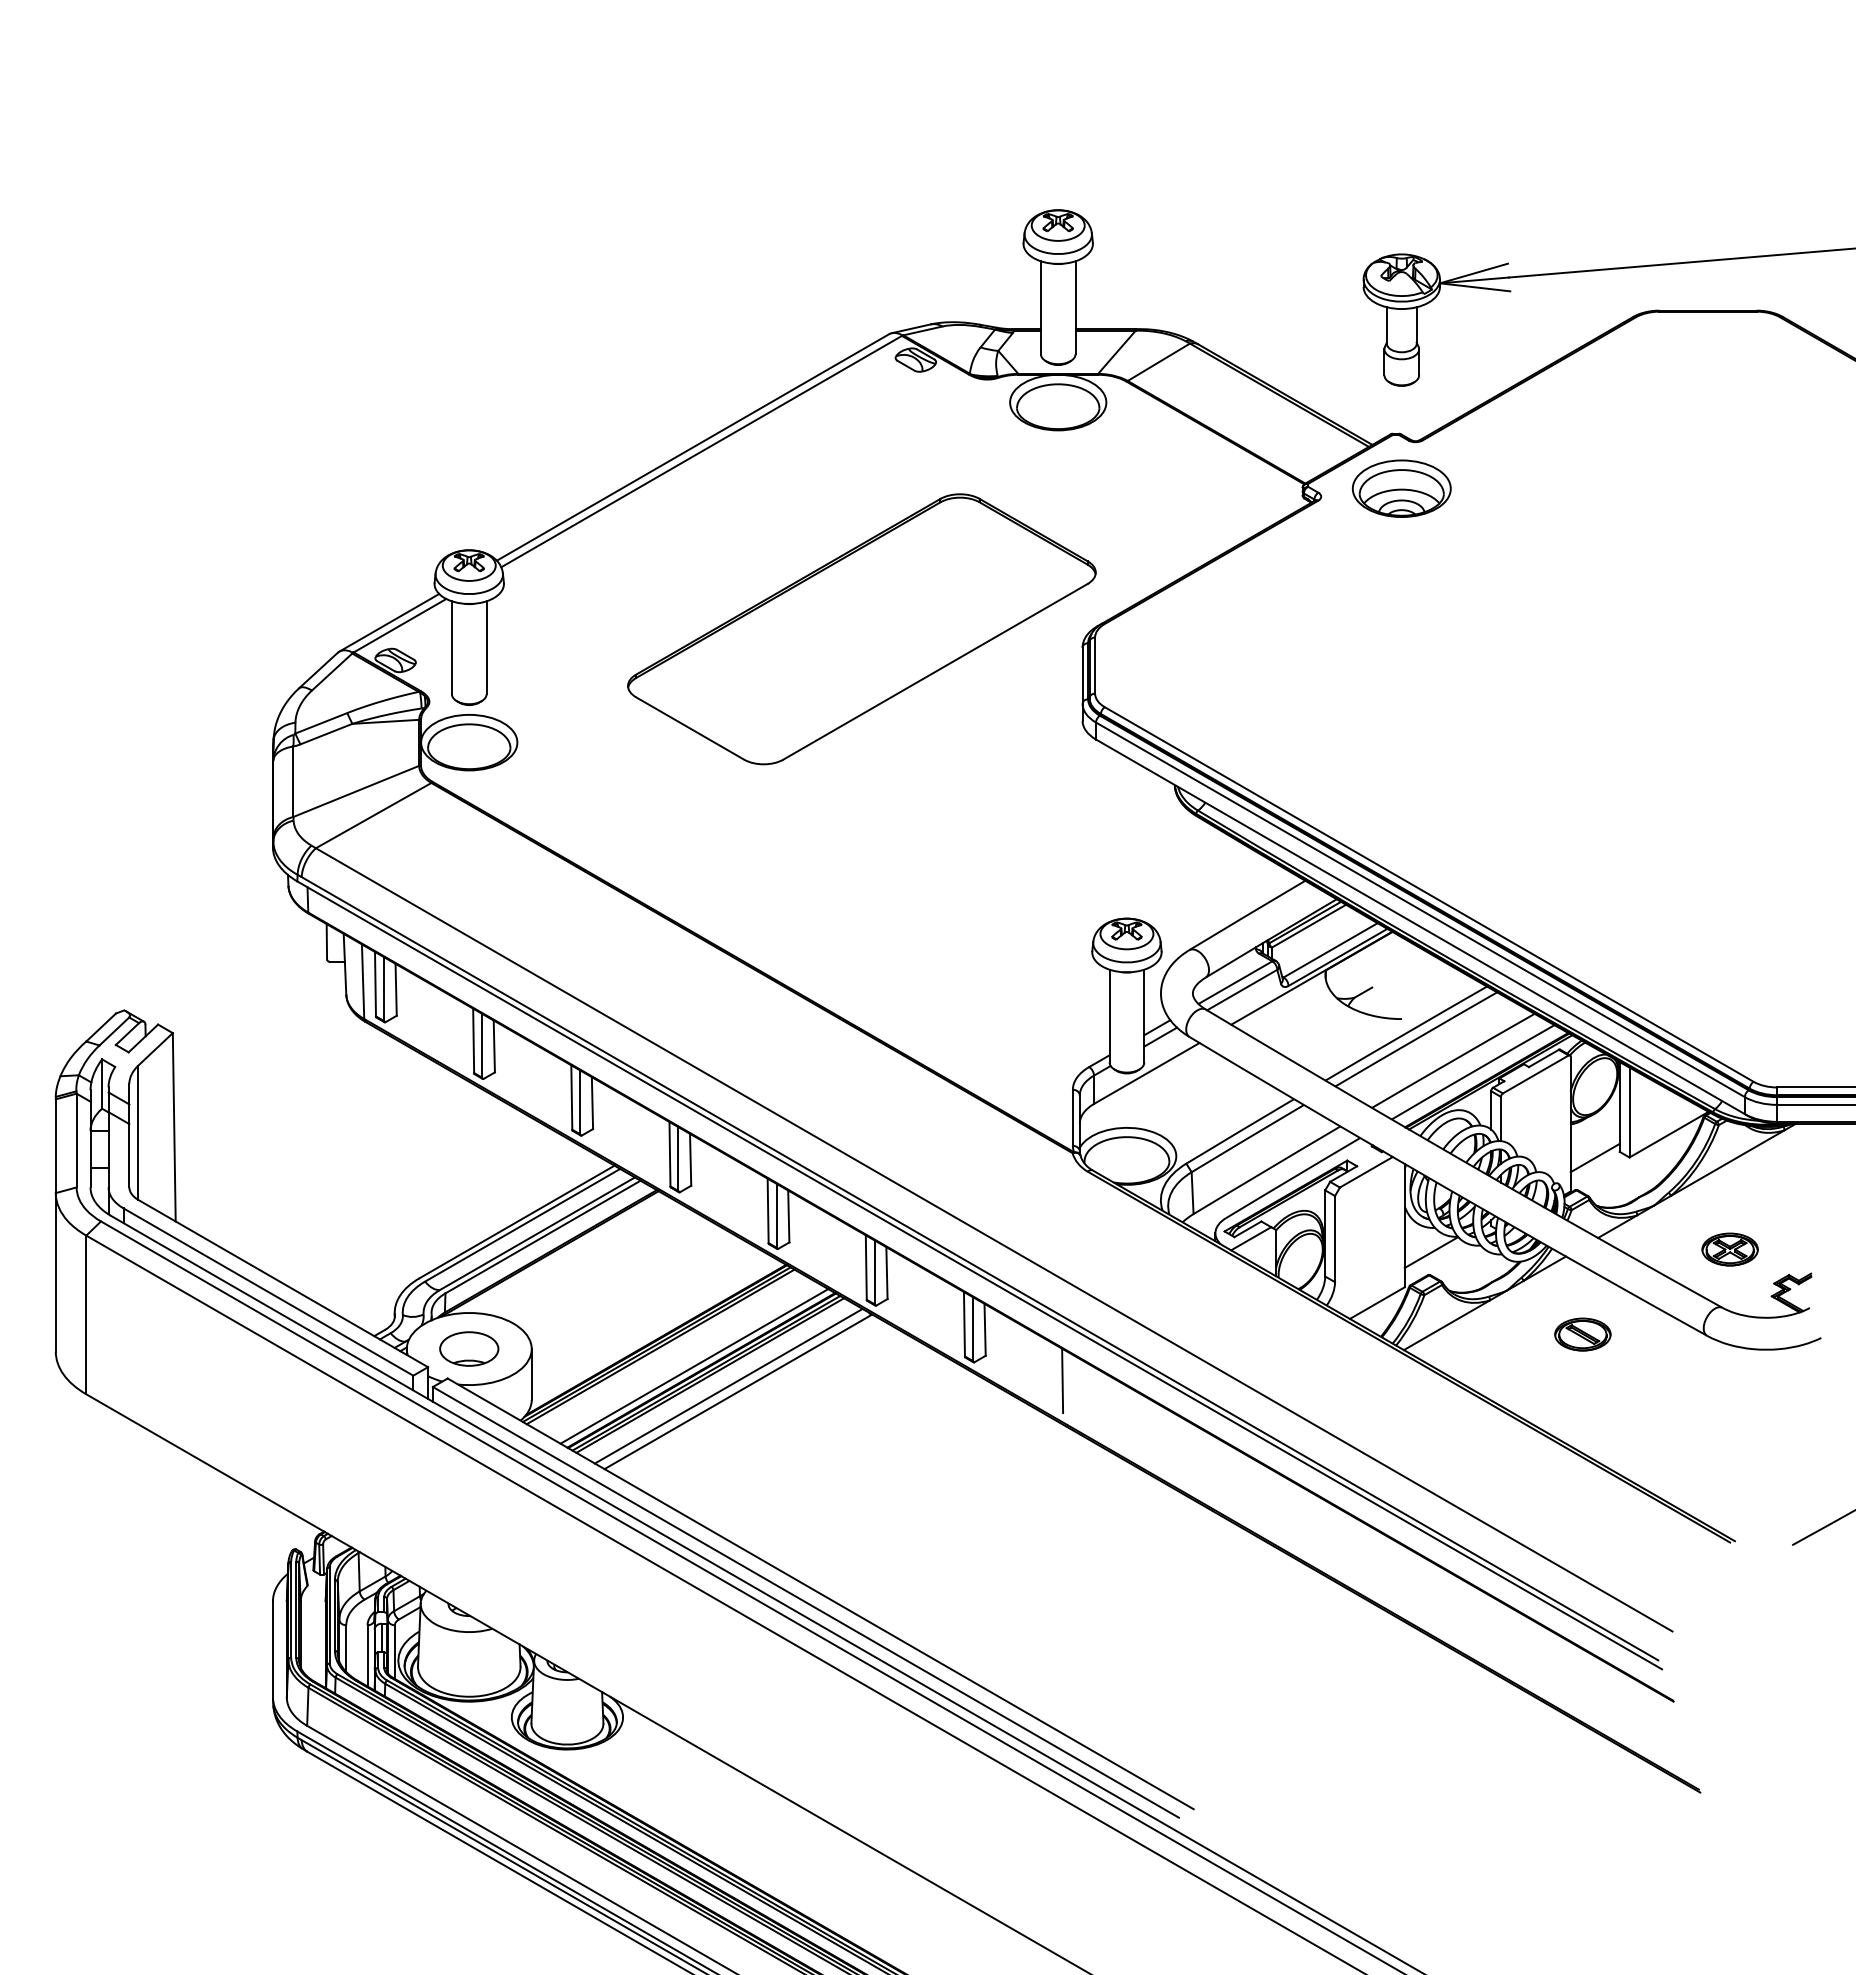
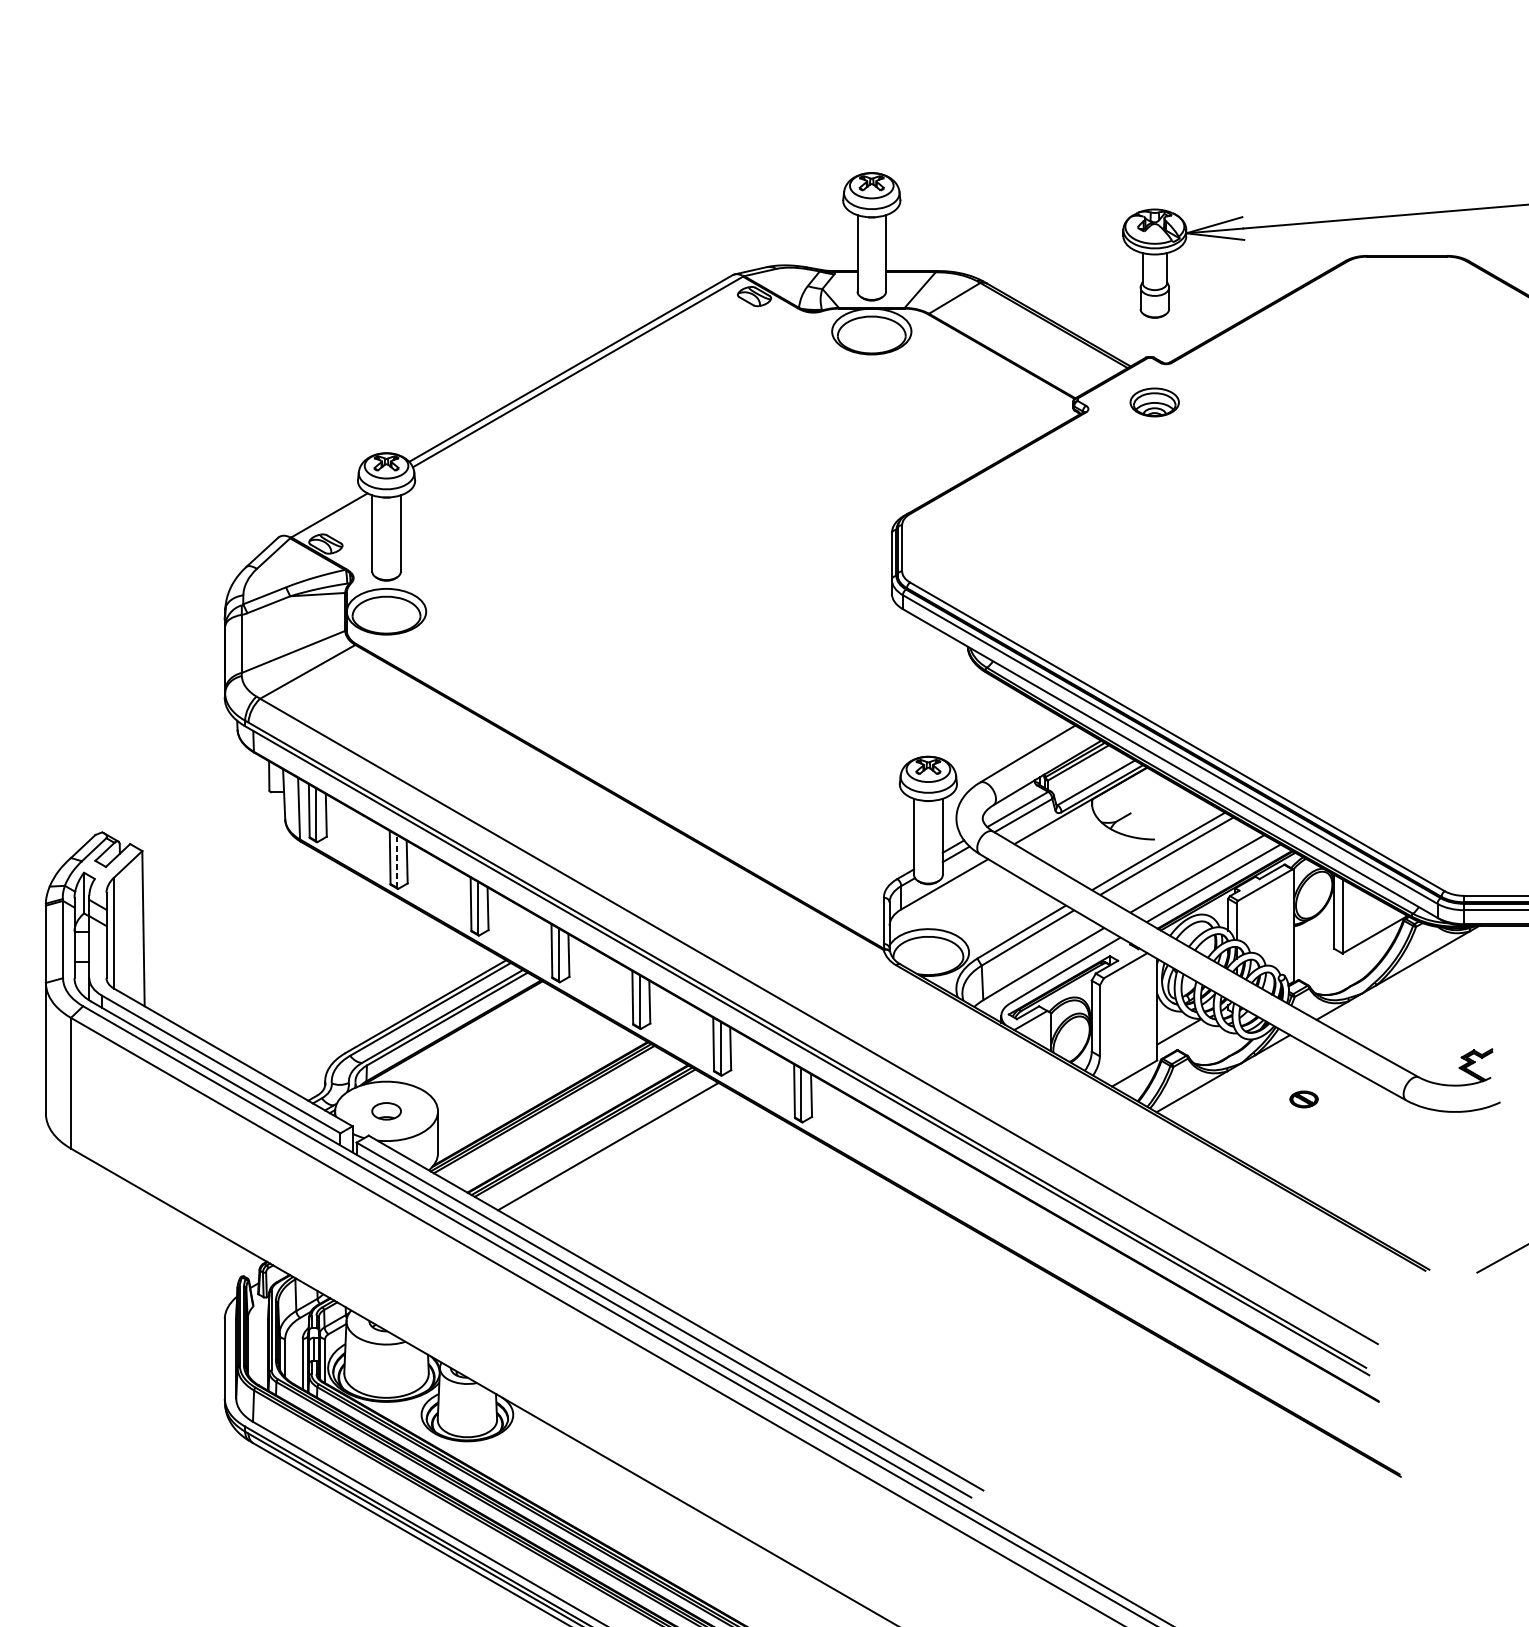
part: (1401, 488) -> (1154, 402), size x0.6
line: (389, 622) -> (320, 512), removed
part: (861, 629) -> (709, 518), removed
line: (482, 1045) -> (397, 861), solid -> dashed
line: (1594, 1157) -> (1313, 953), removed
part: (1729, 1249) -> (1424, 1029), removed
part: (1582, 1334) -> (1303, 1099), size x0.6
part: (469, 1348) -> (386, 1110), size x0.6
line: (694, 1366) -> (572, 1125), removed
line: (1062, 1380) -> (875, 1137), removed
line: (728, 1385) -> (600, 1141), removed

